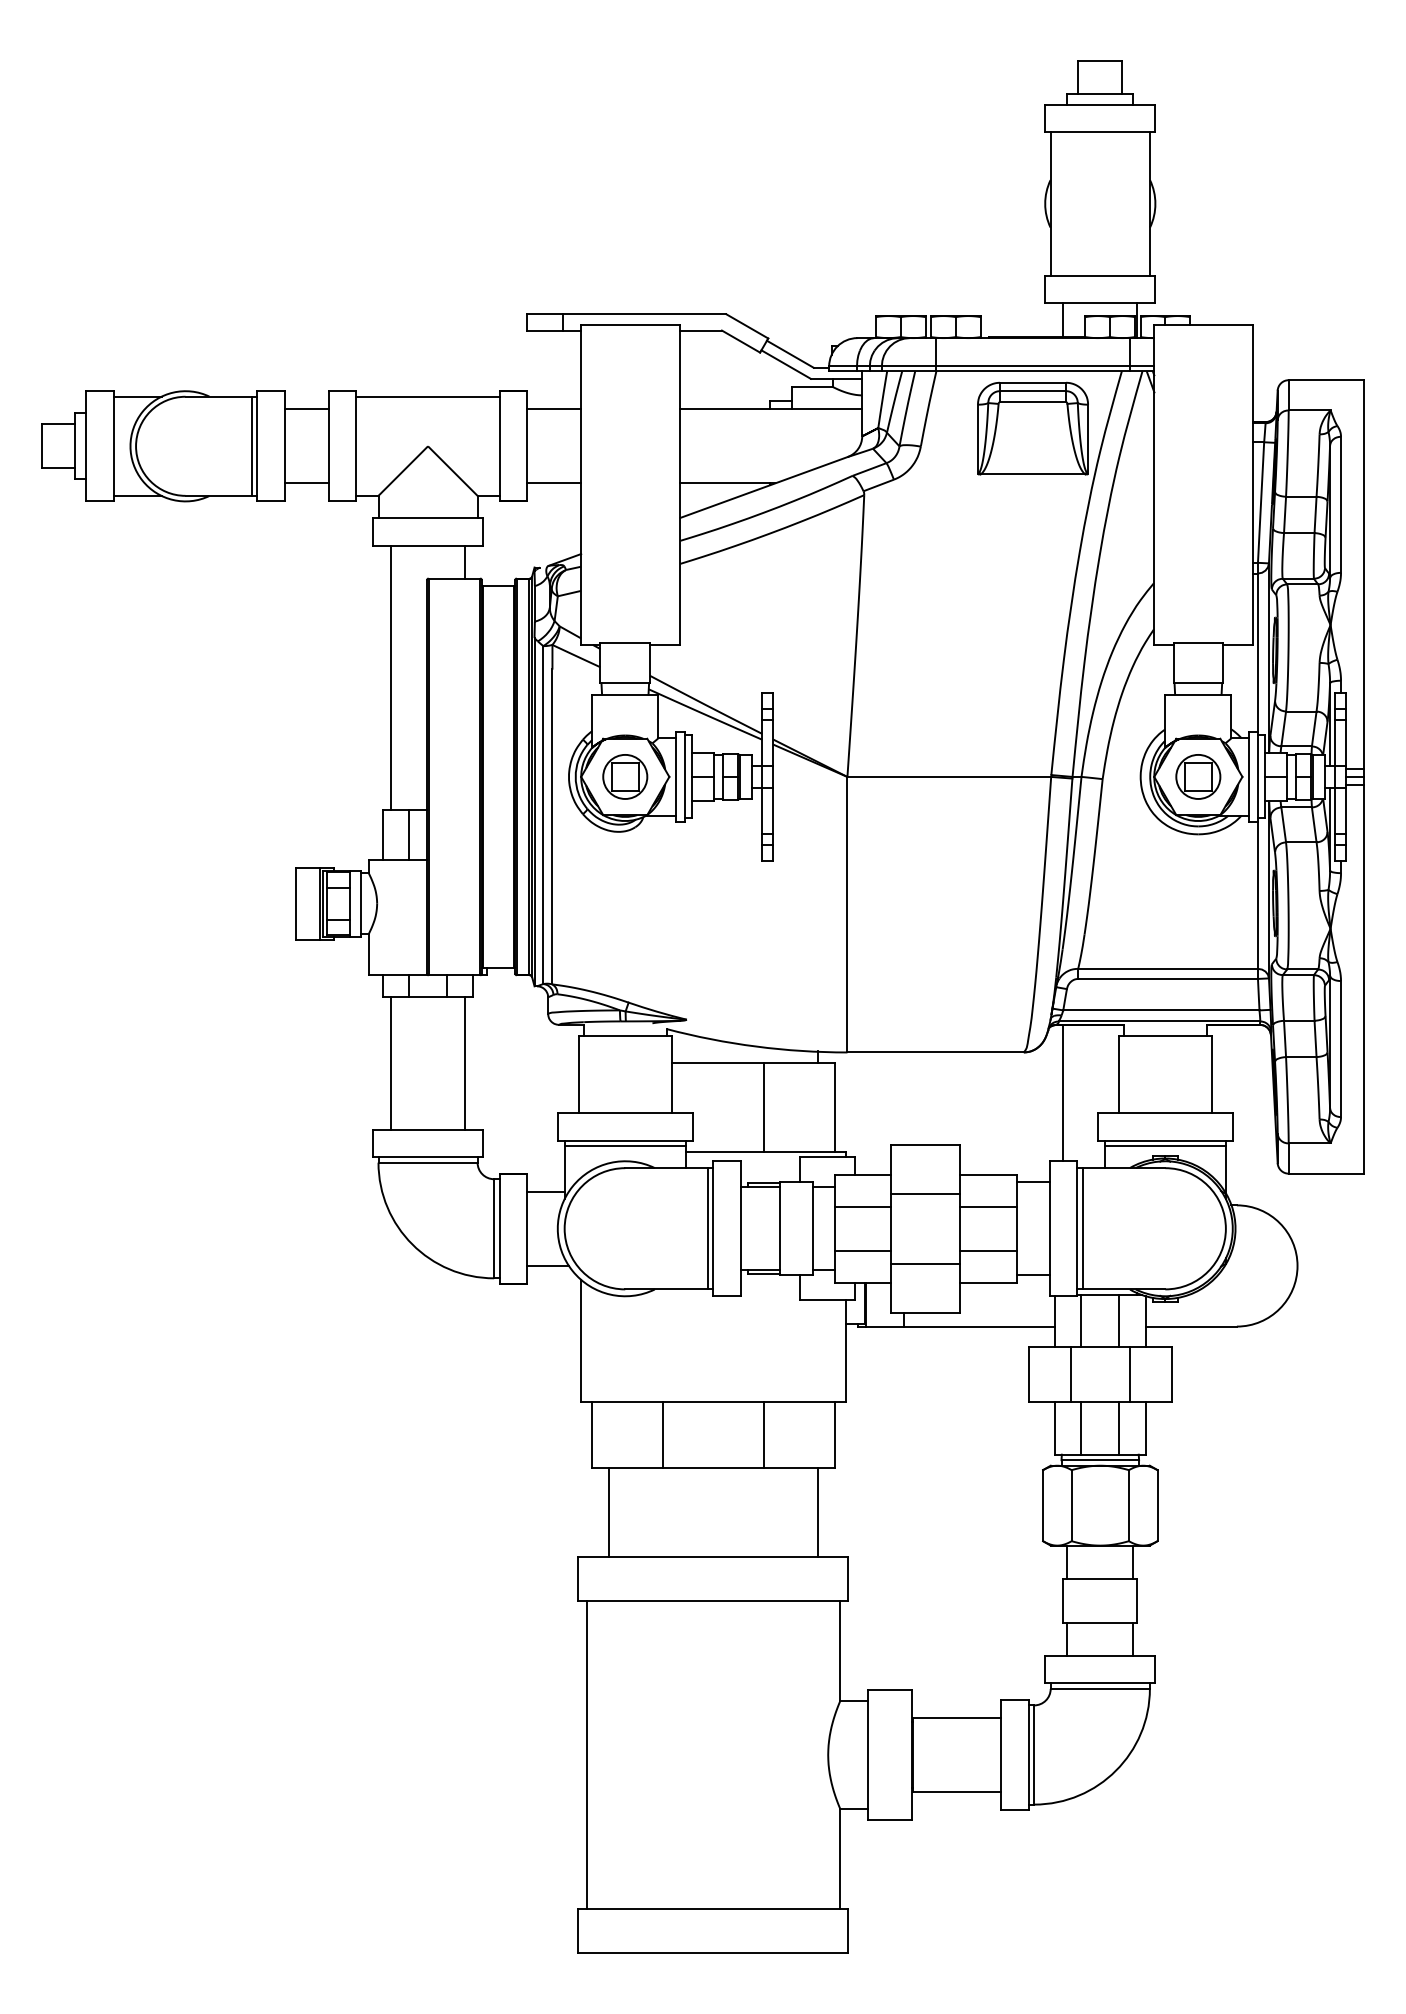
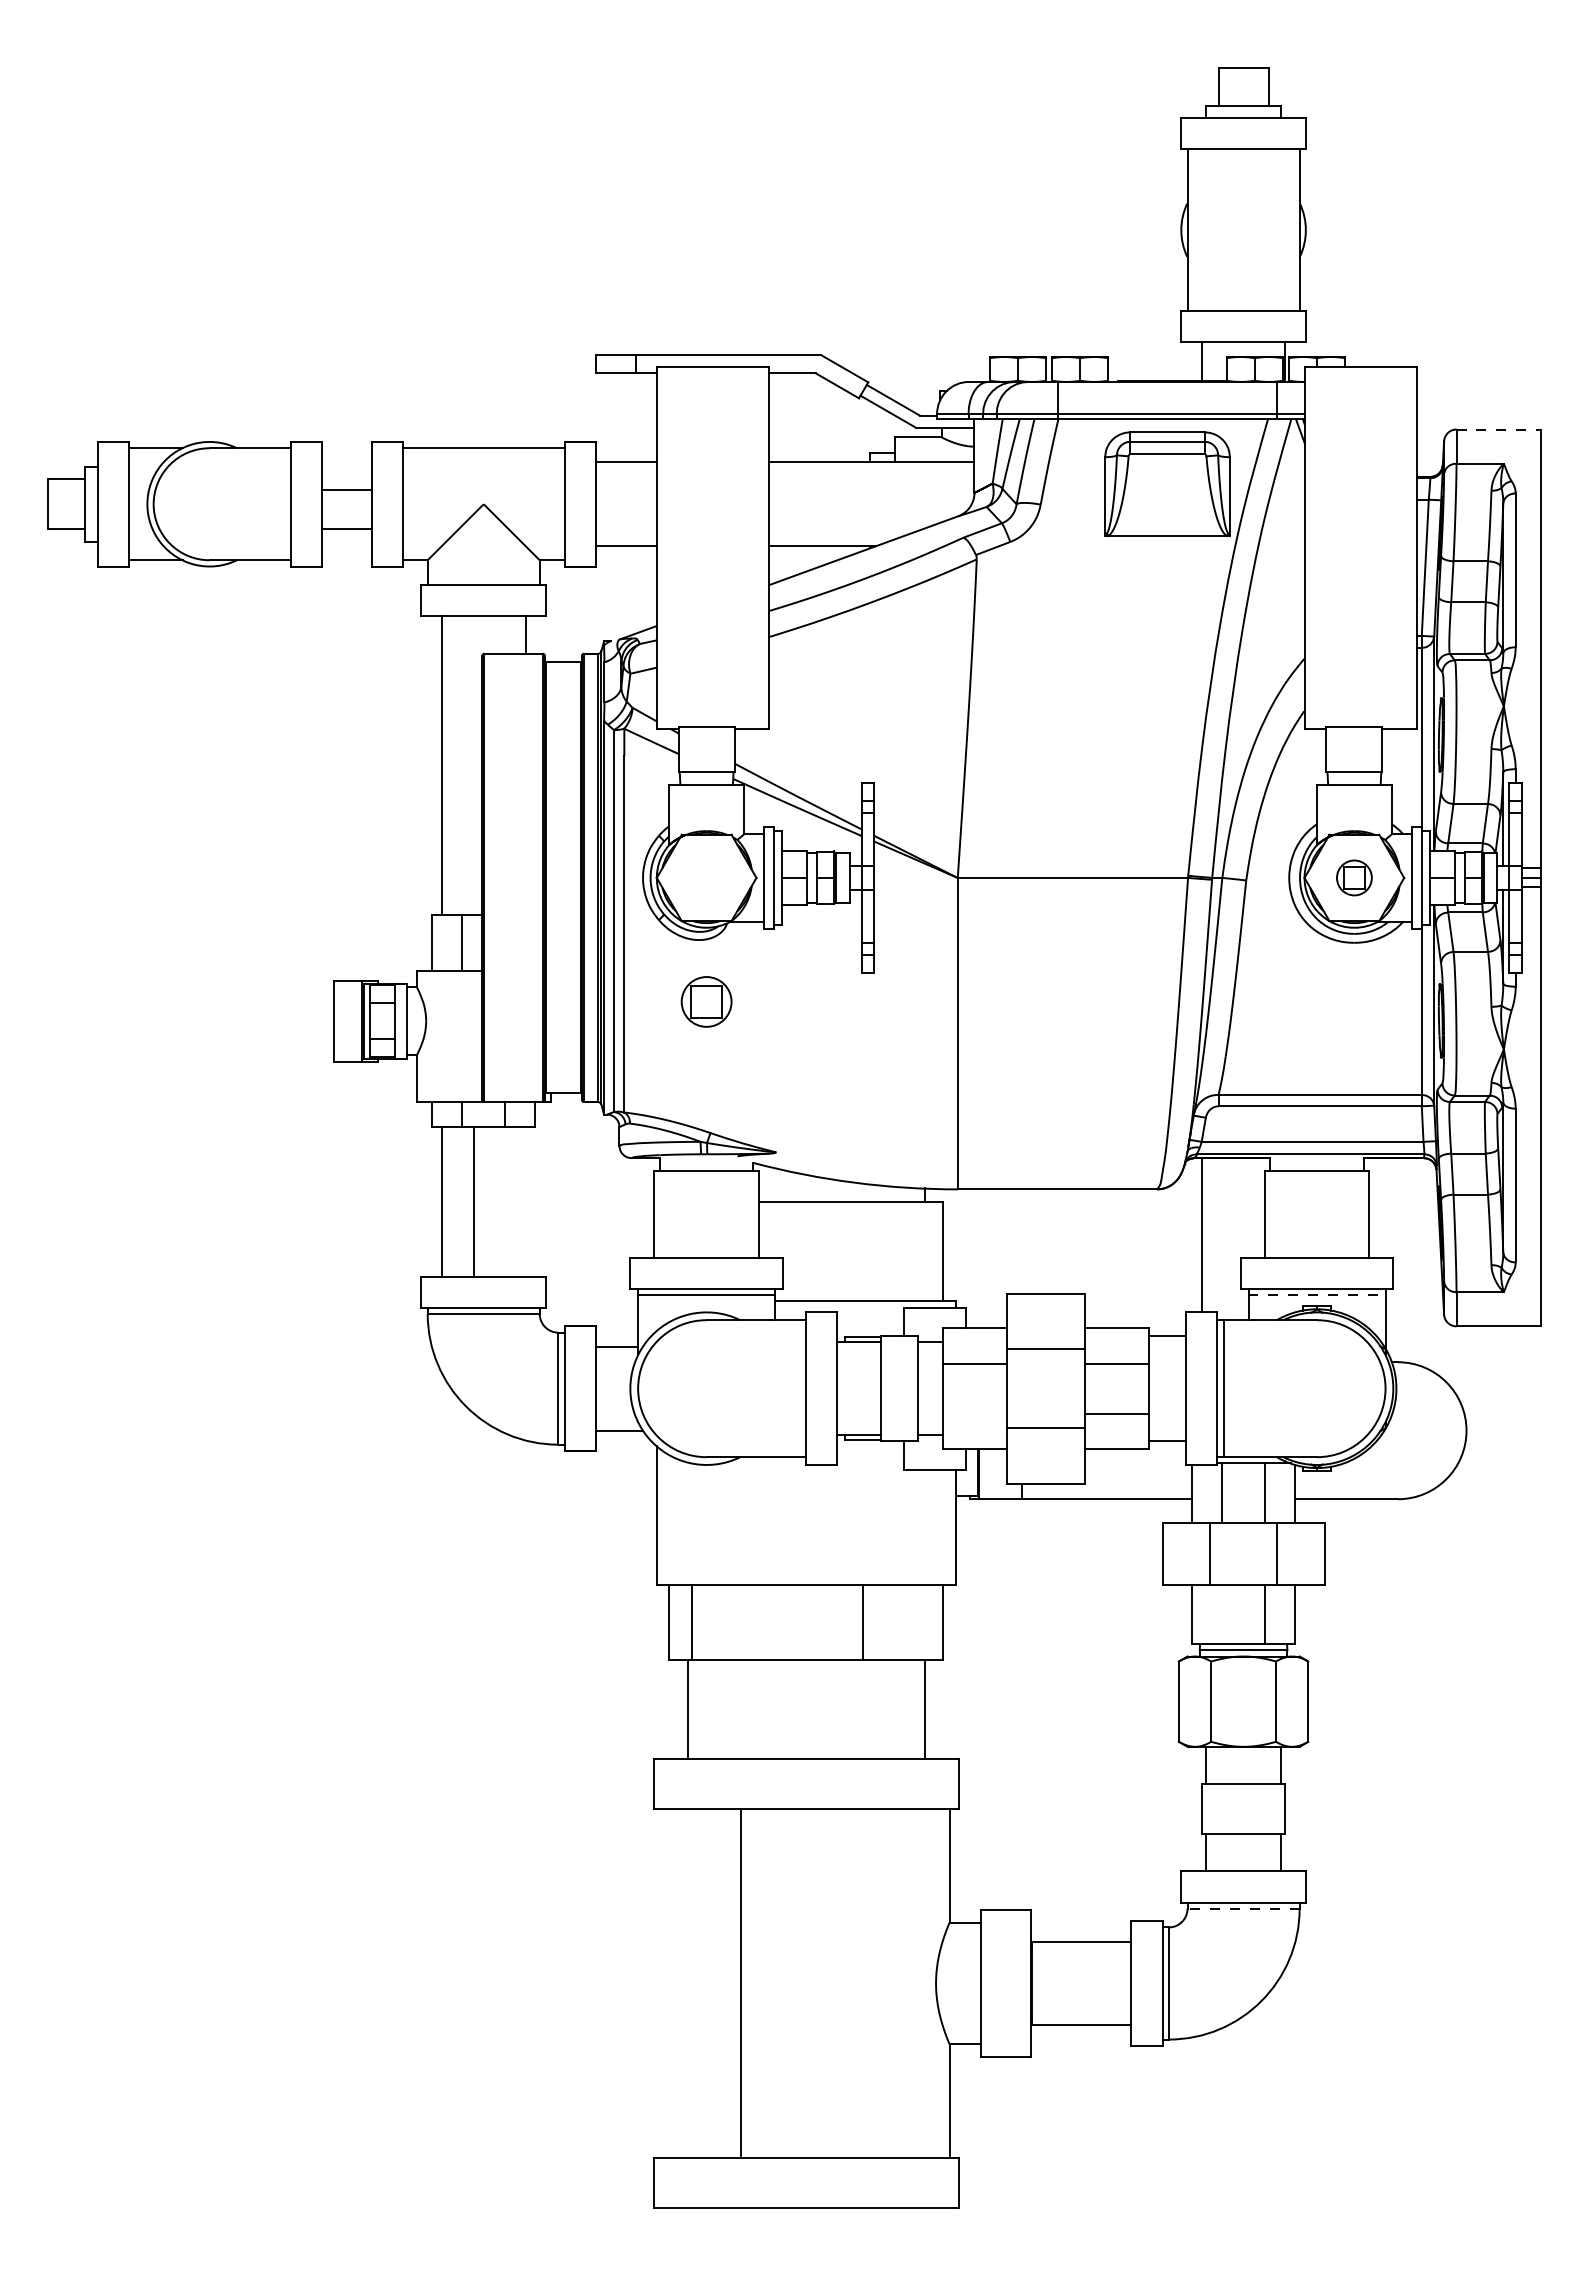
line: (1326, 380) -> (1499, 429), solid -> dashed
line: (306, 409) -> (346, 529), moved
line: (251, 446) -> (284, 504), removed
line: (306, 483) -> (346, 490), moved
part: (625, 776) -> (706, 1001), moved
part: (1198, 776) -> (1354, 877), size x0.7
line: (465, 1063) -> (473, 1201), moved
line: (764, 1107) -> (863, 1251), removed
line: (1165, 1146) -> (1317, 1295), solid -> dashed
line: (708, 1228) -> (800, 1388), removed
line: (863, 1250) -> (975, 1413), removed
line: (1081, 1428) -> (1222, 1614), removed
line: (663, 1434) -> (691, 1621), moved
line: (1100, 1688) -> (1243, 1908), solid -> dashed
line: (587, 1755) -> (741, 1983), moved

